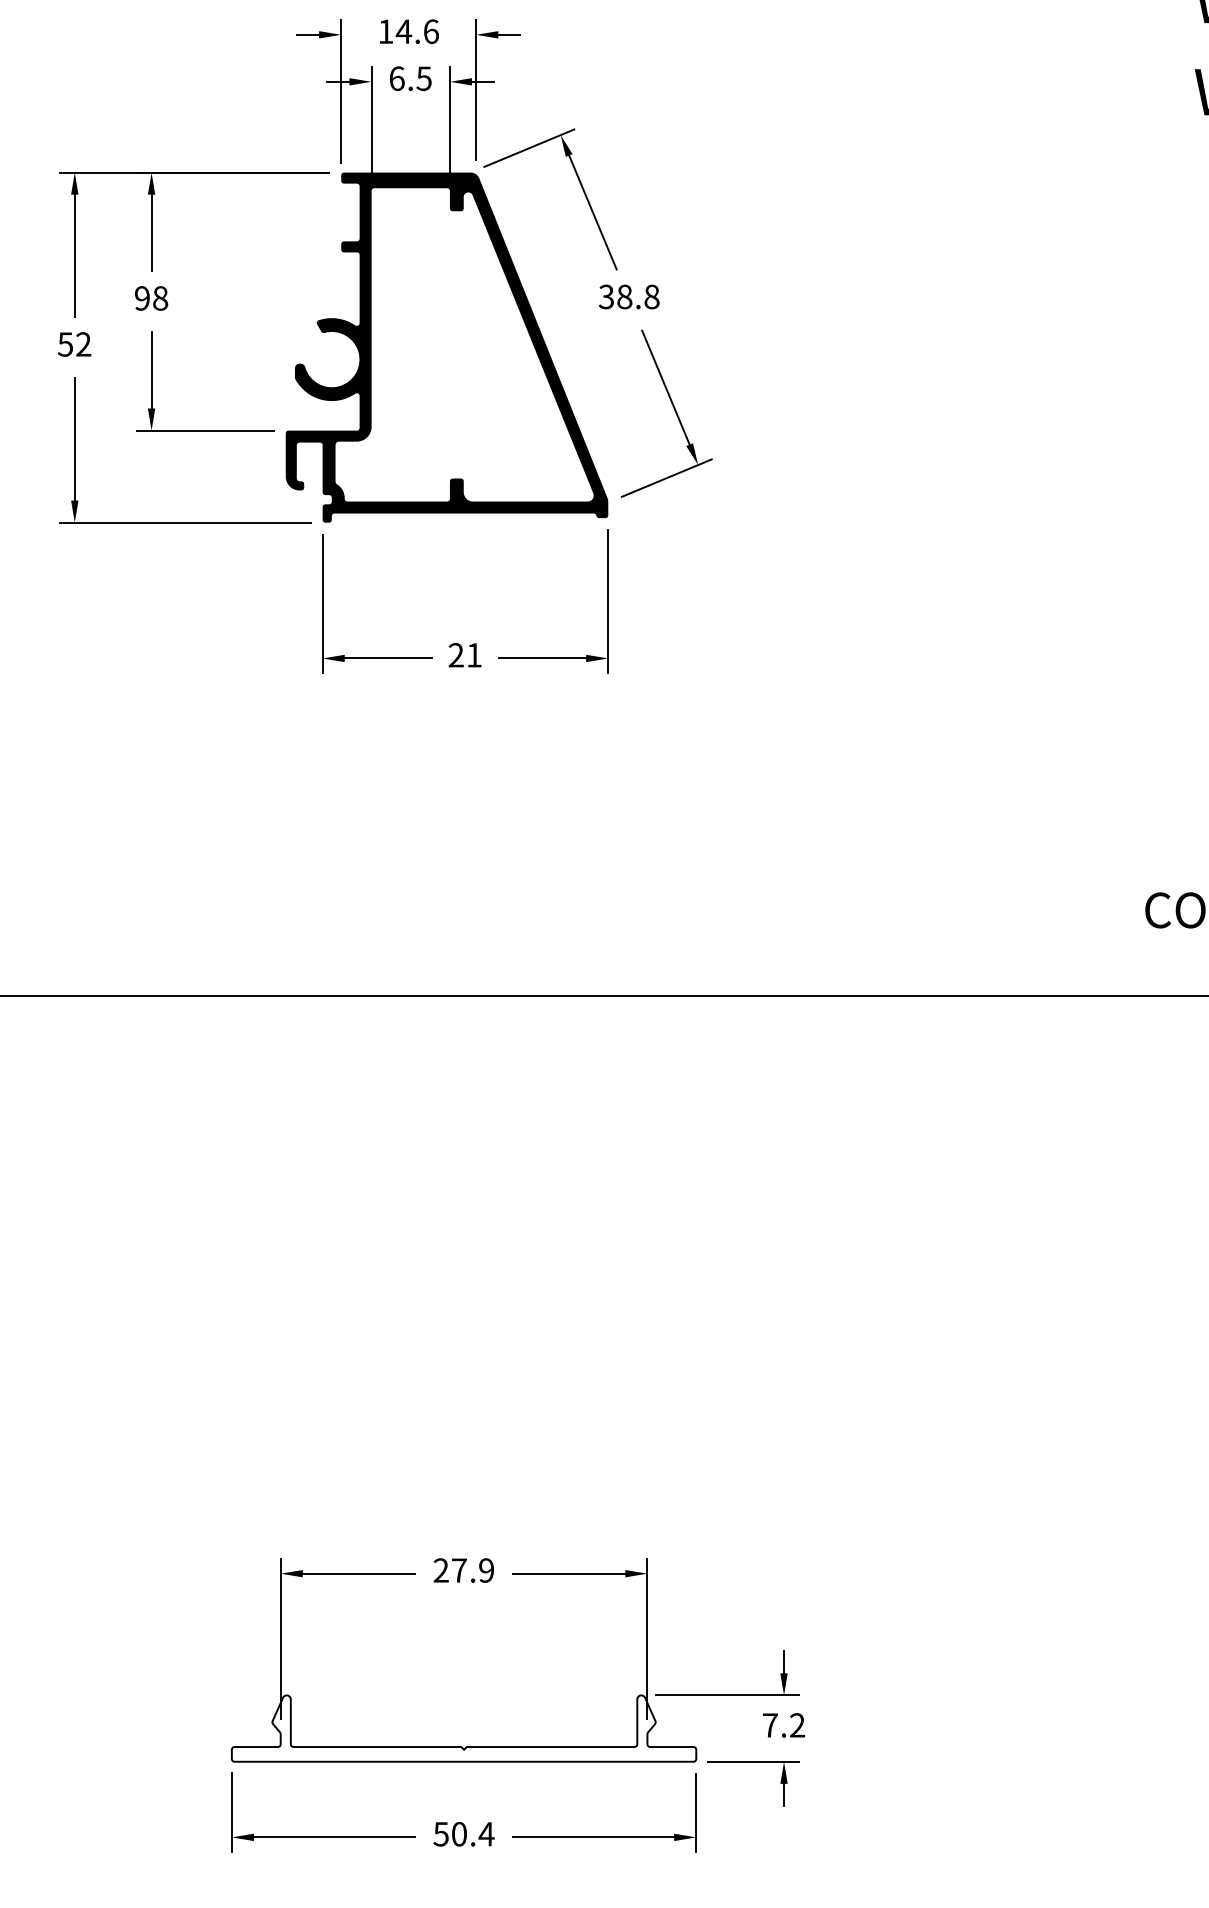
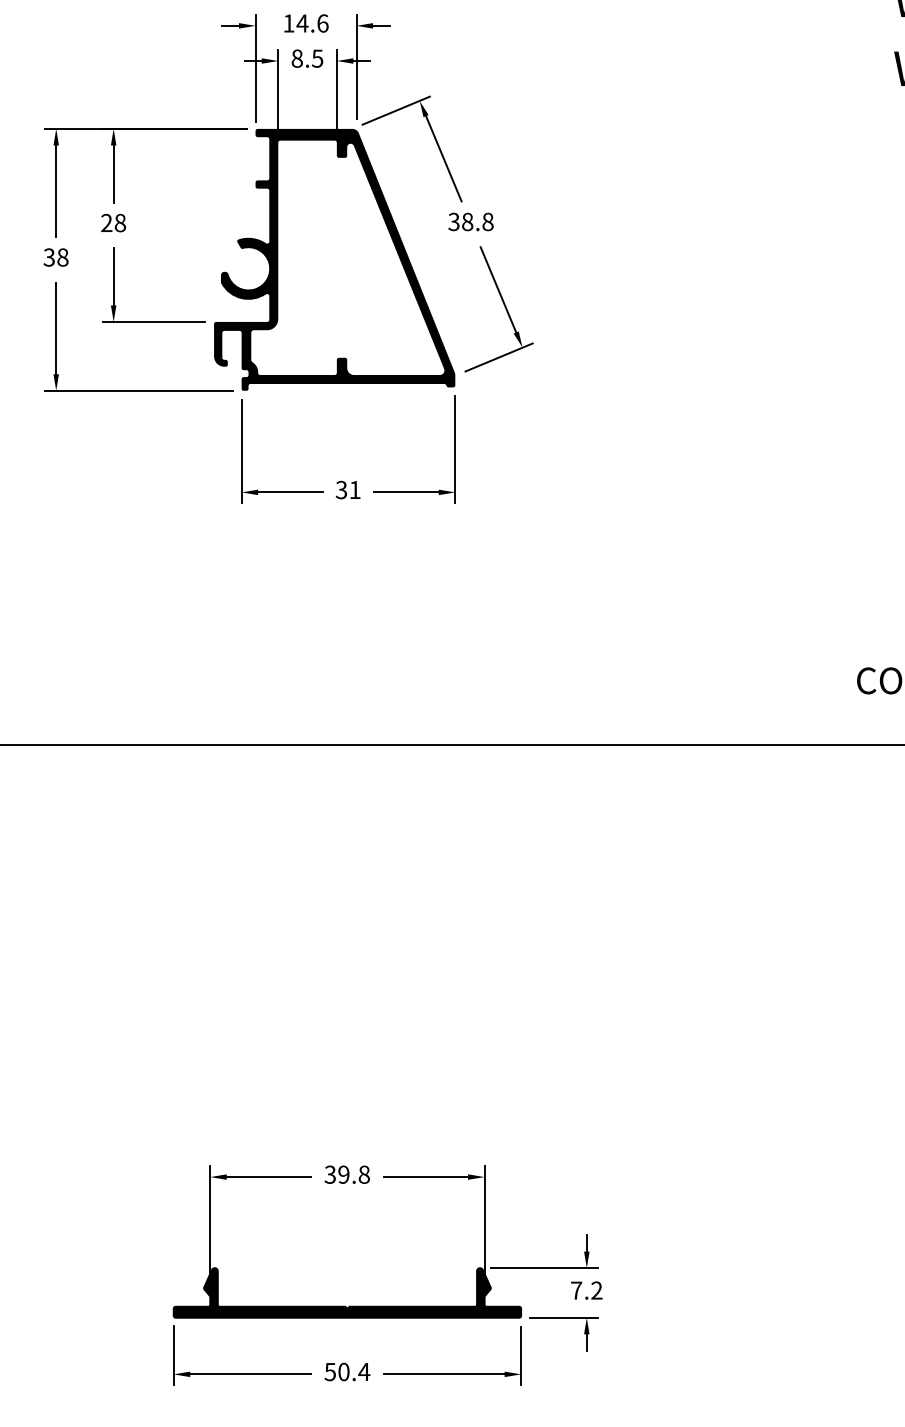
text: (396, 78) -> (296, 58), 6.5 -> 8.5
text: (141, 298) -> (106, 223), 98 -> 28
text: (74, 344) -> (56, 257), 52 -> 38
text: (455, 655) -> (341, 490), 21 -> 31
text: (463, 1570) -> (347, 1174), 27.9 -> 39.8
fill: (463, 1728) -> (347, 1292), added

